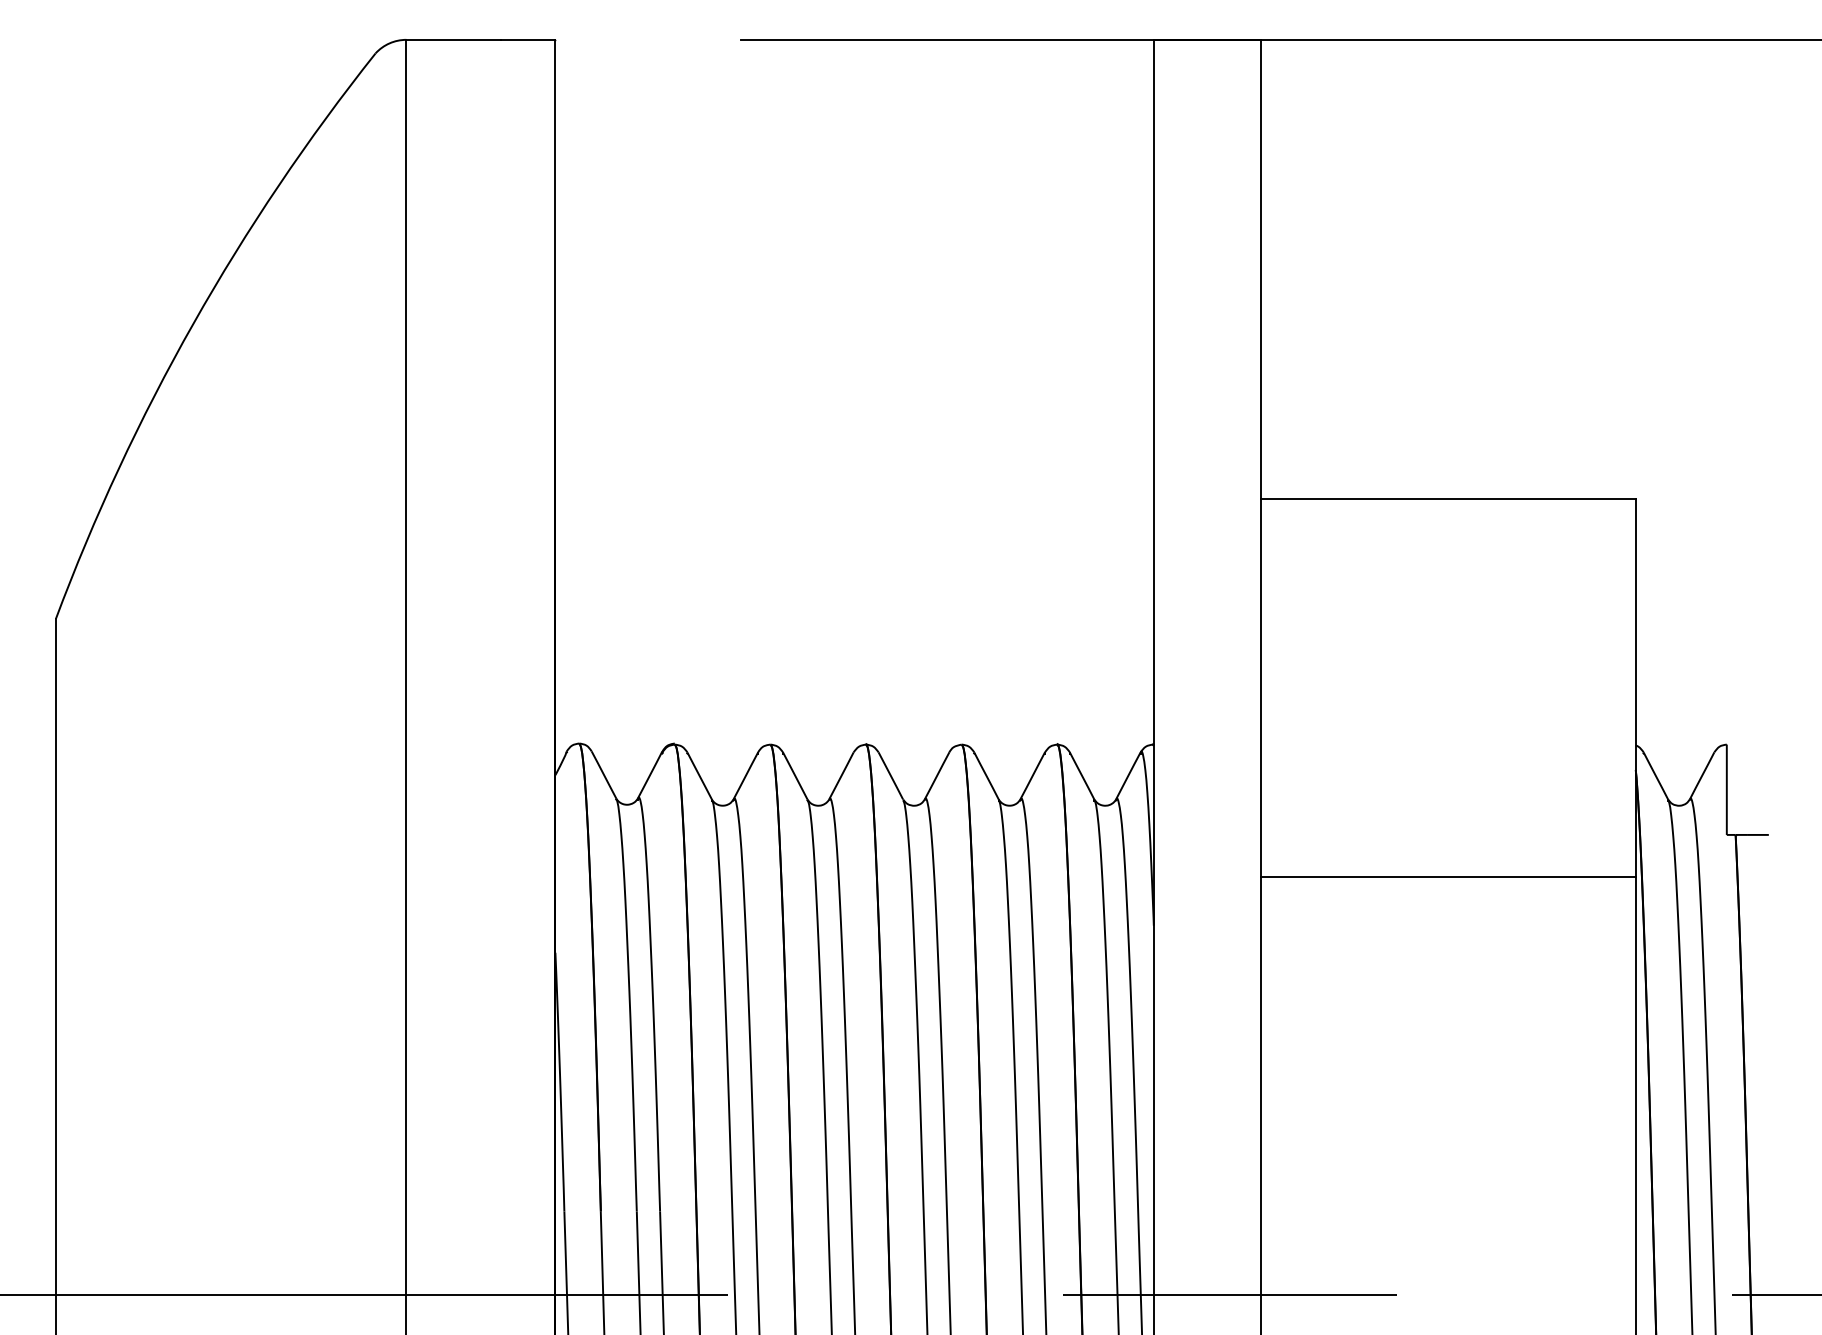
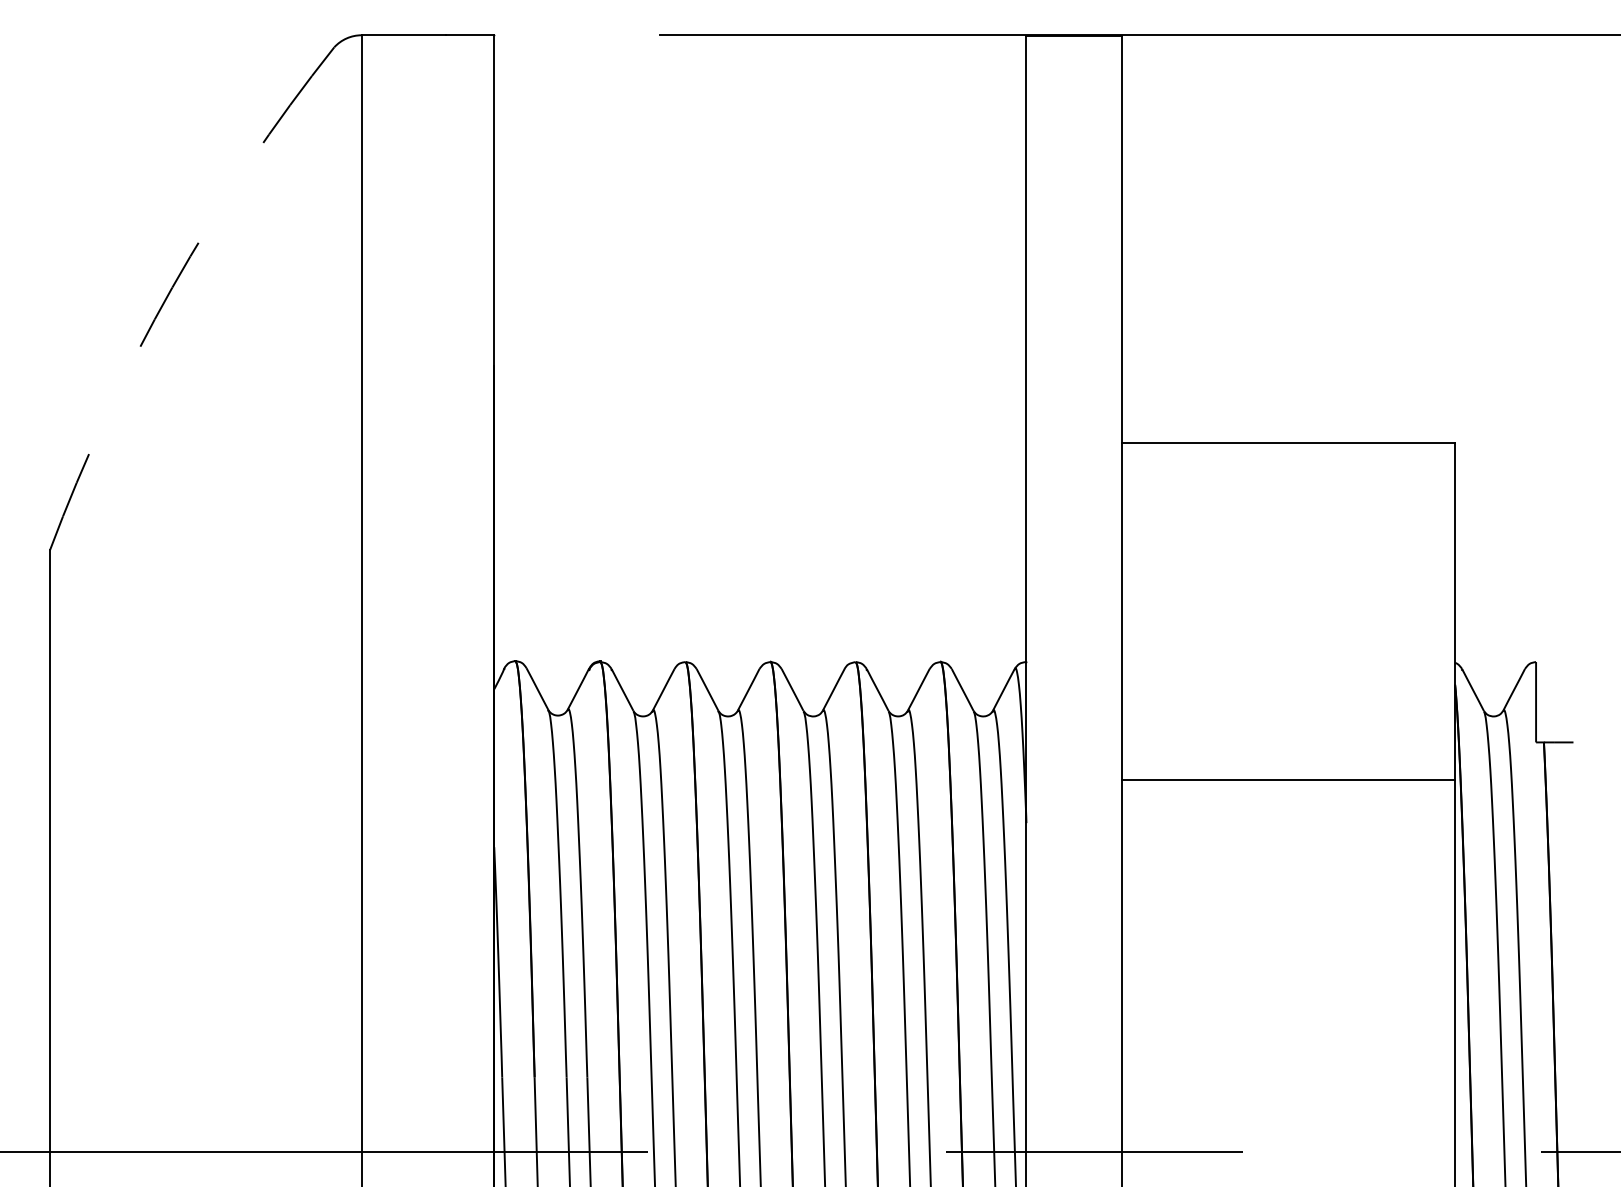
arc: (193, 323) -> (172, 287), solid -> dashed

